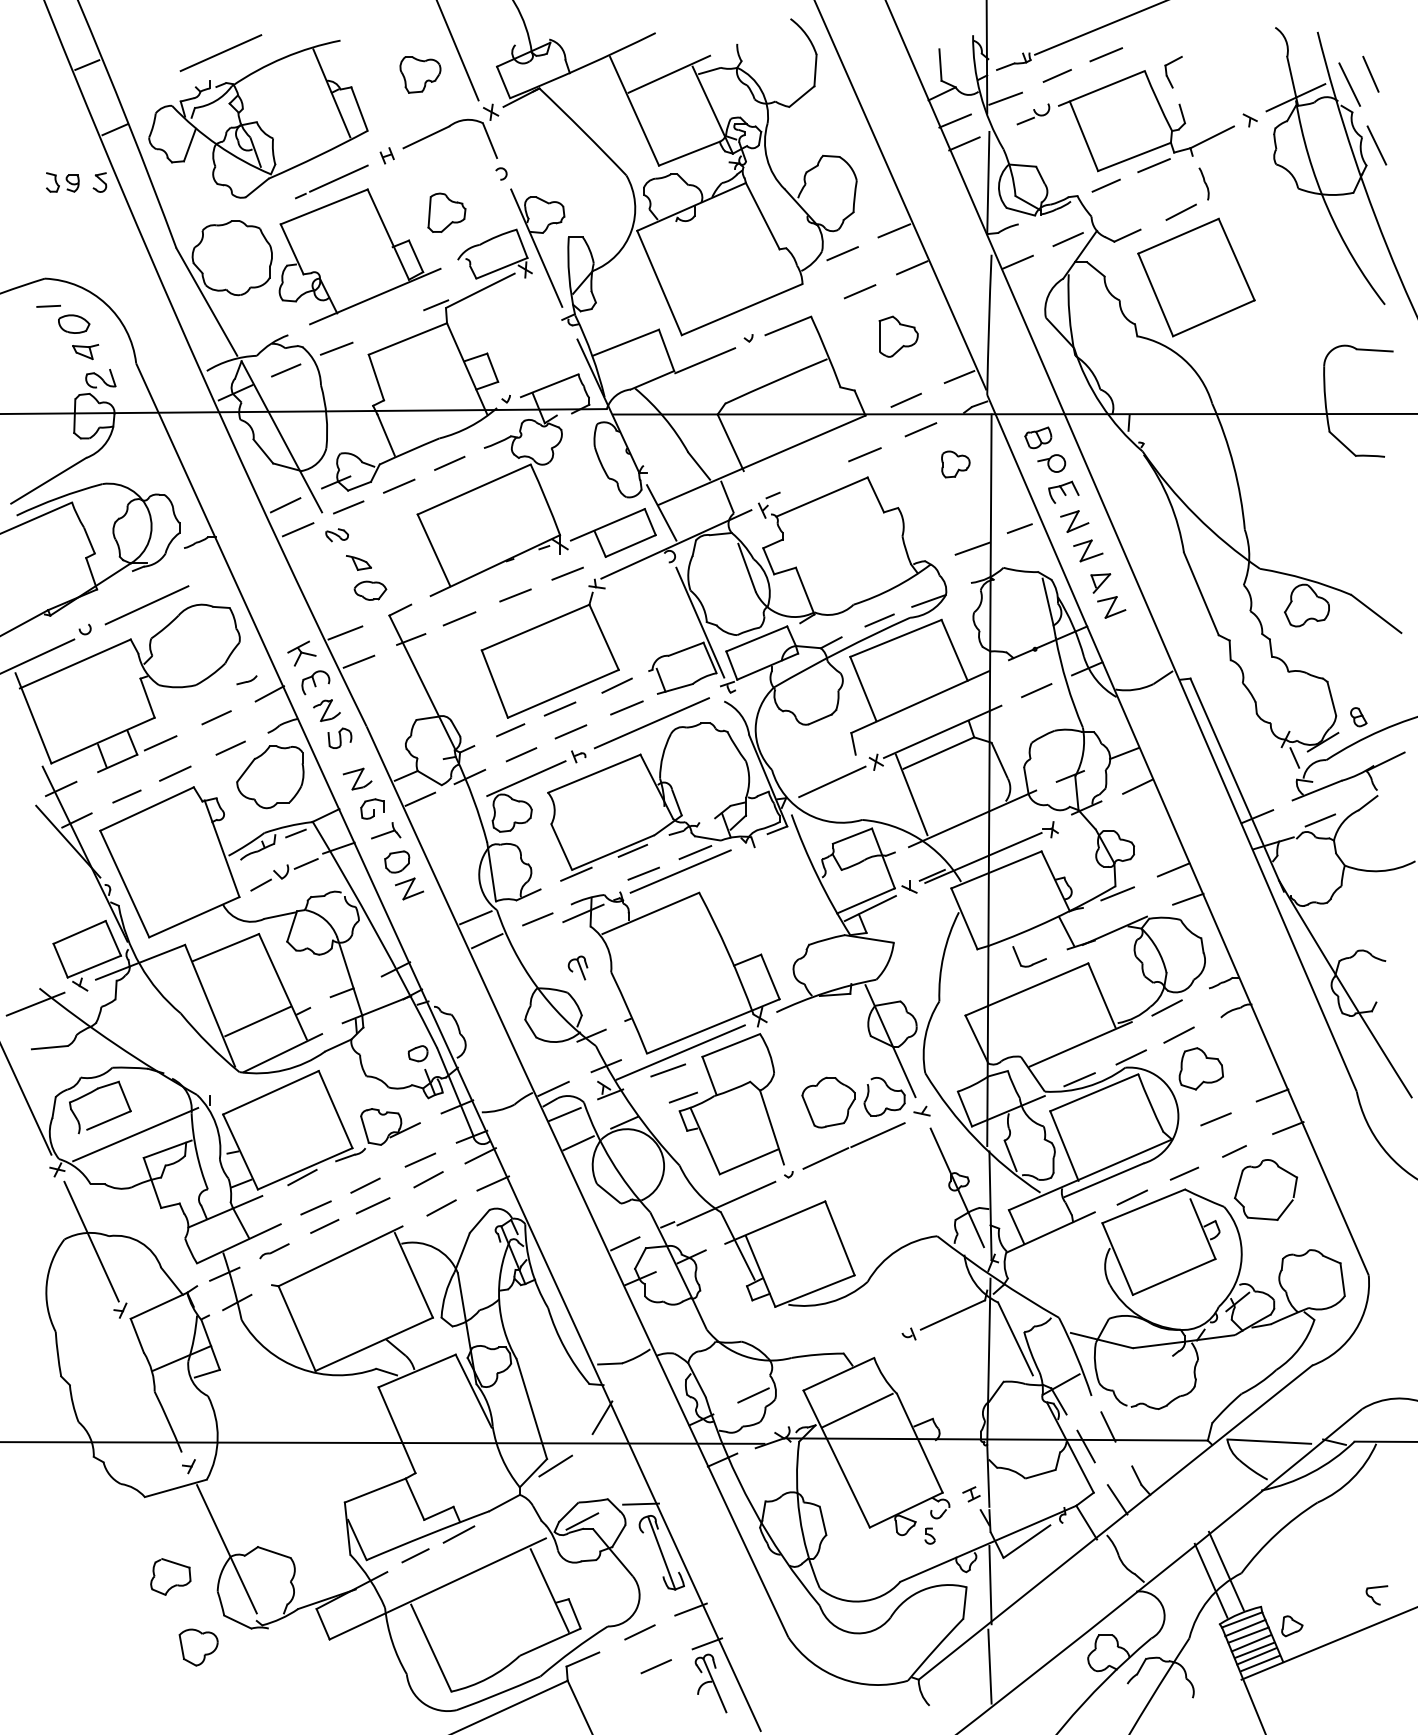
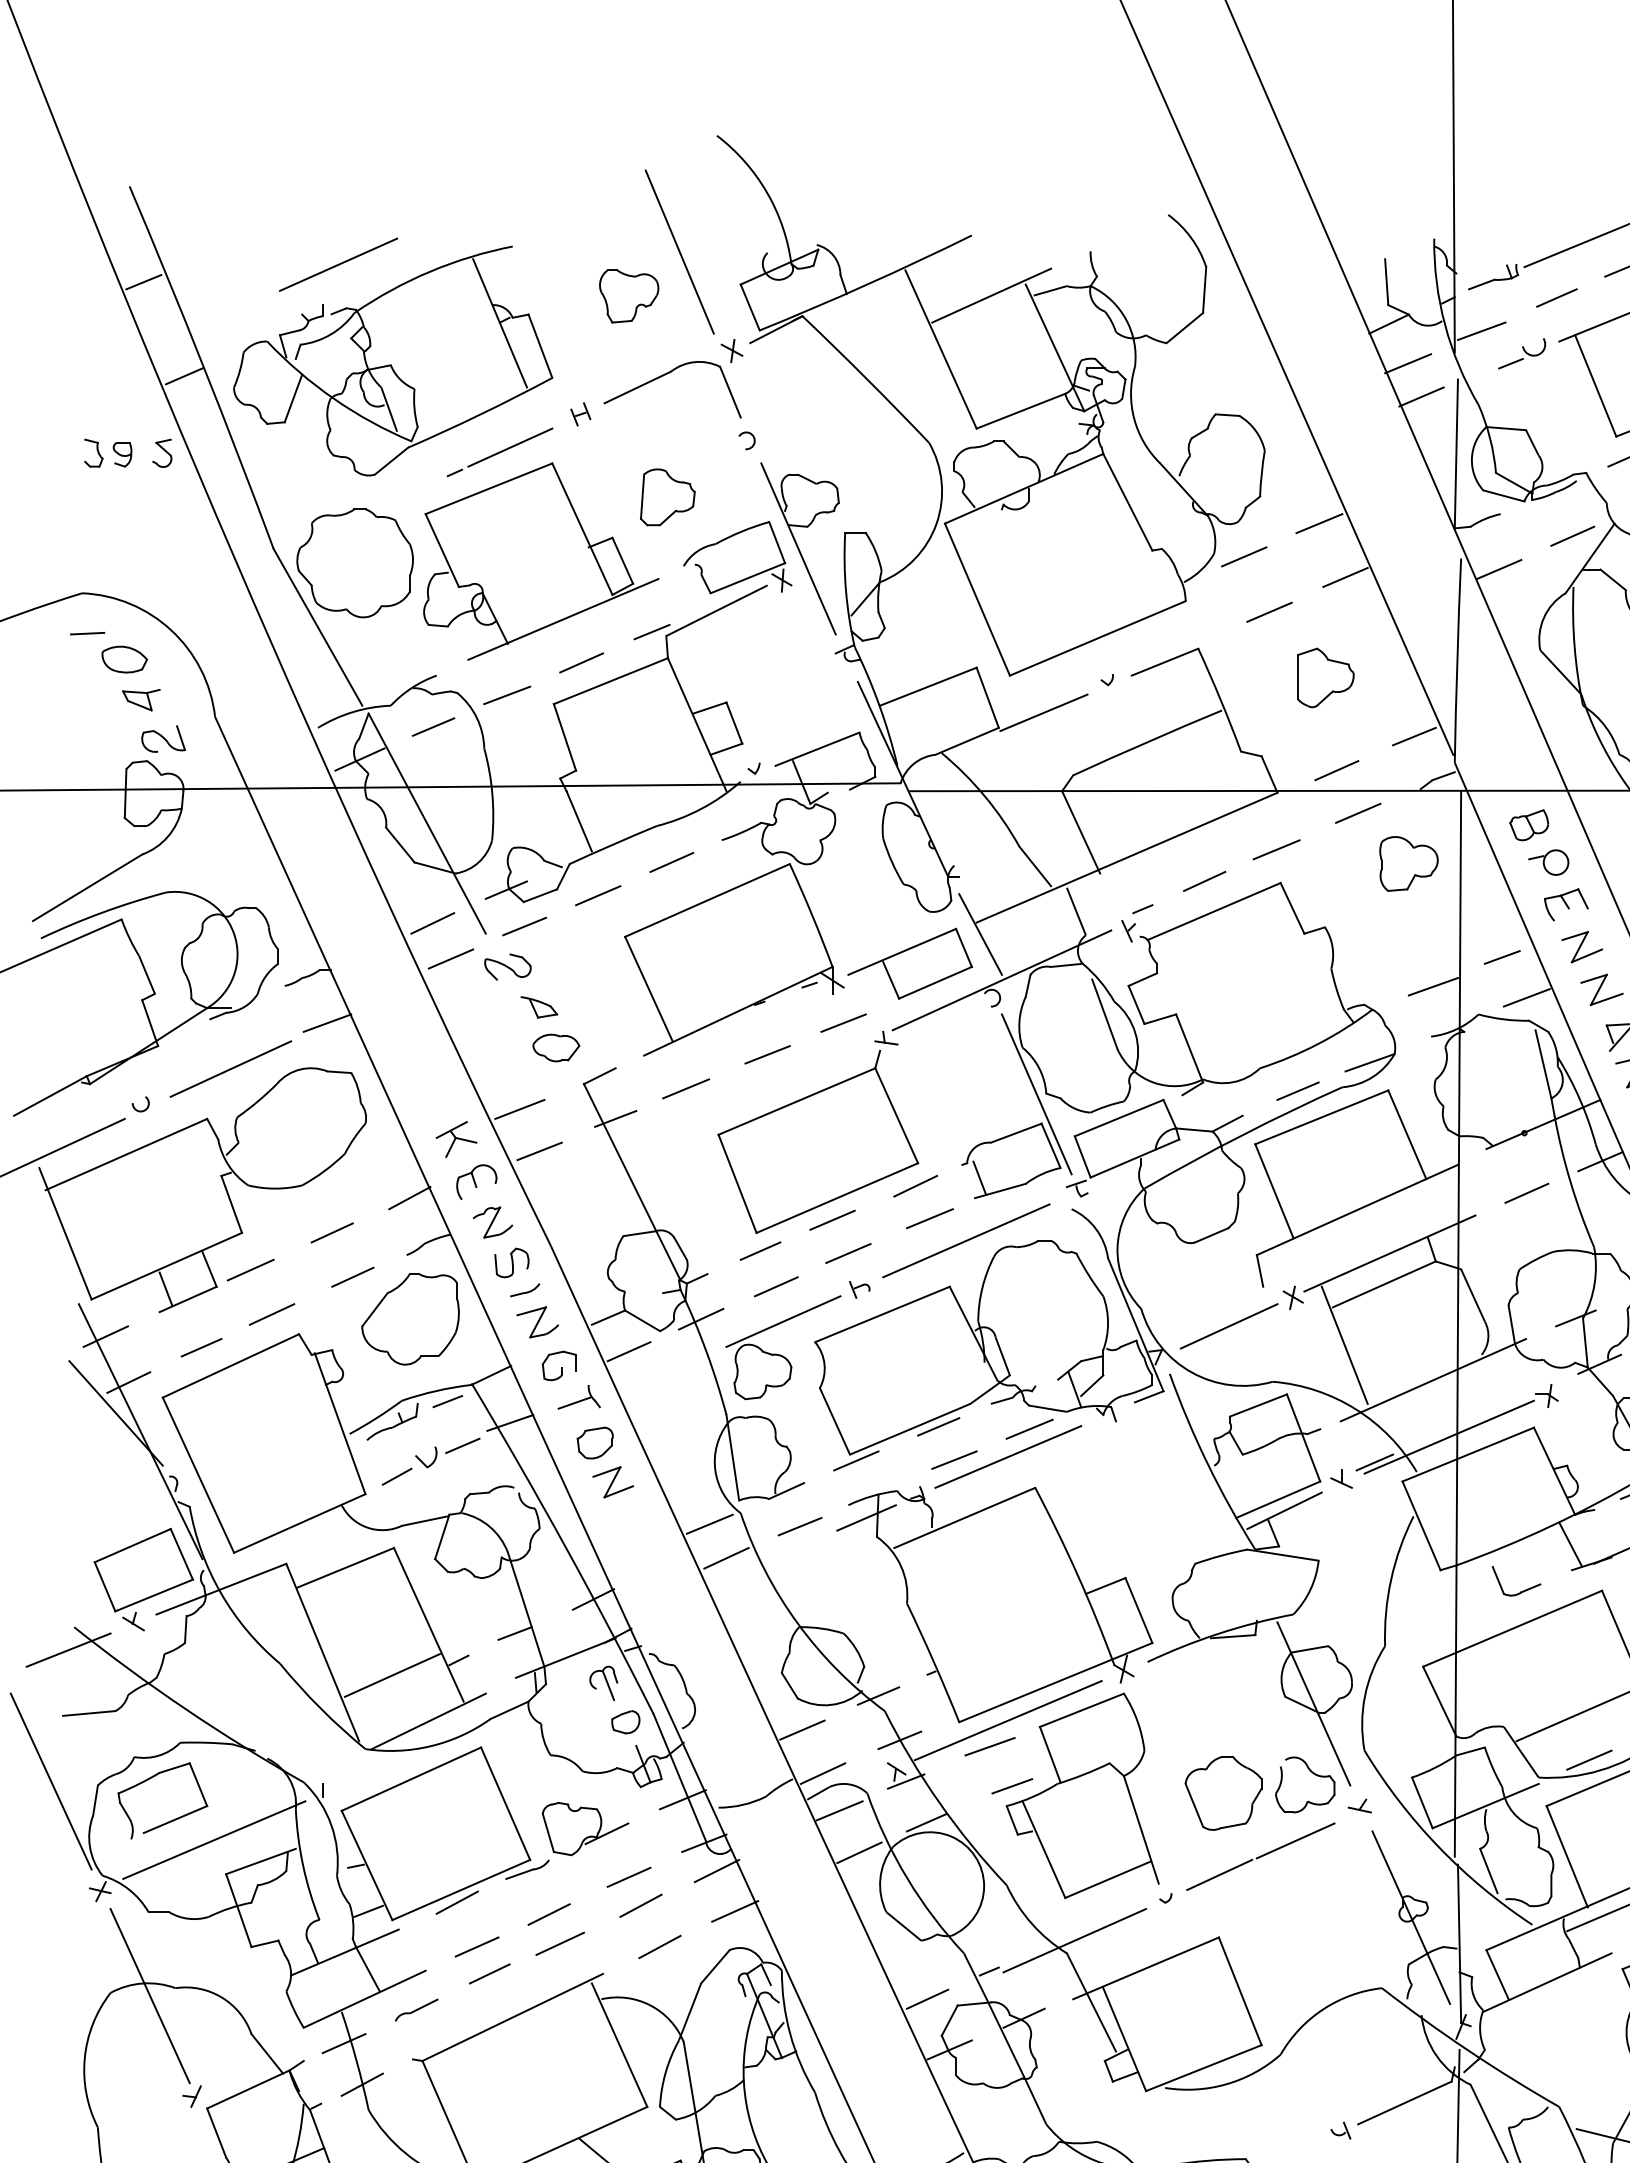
line: (387, 326) -> (581, 662), added
part: (955, 464) -> (1408, 864), size x1.43
line: (815, 476) -> (1204, 881), added
part: (336, 534) -> (506, 965), size x1.43
line: (1036, 556) -> (1526, 998), added
line: (213, 573) -> (327, 1022), added
part: (246, 680) -> (524, 1290), moved
part: (577, 967) -> (603, 1682), moved
line: (539, 1058) -> (802, 1729), added

